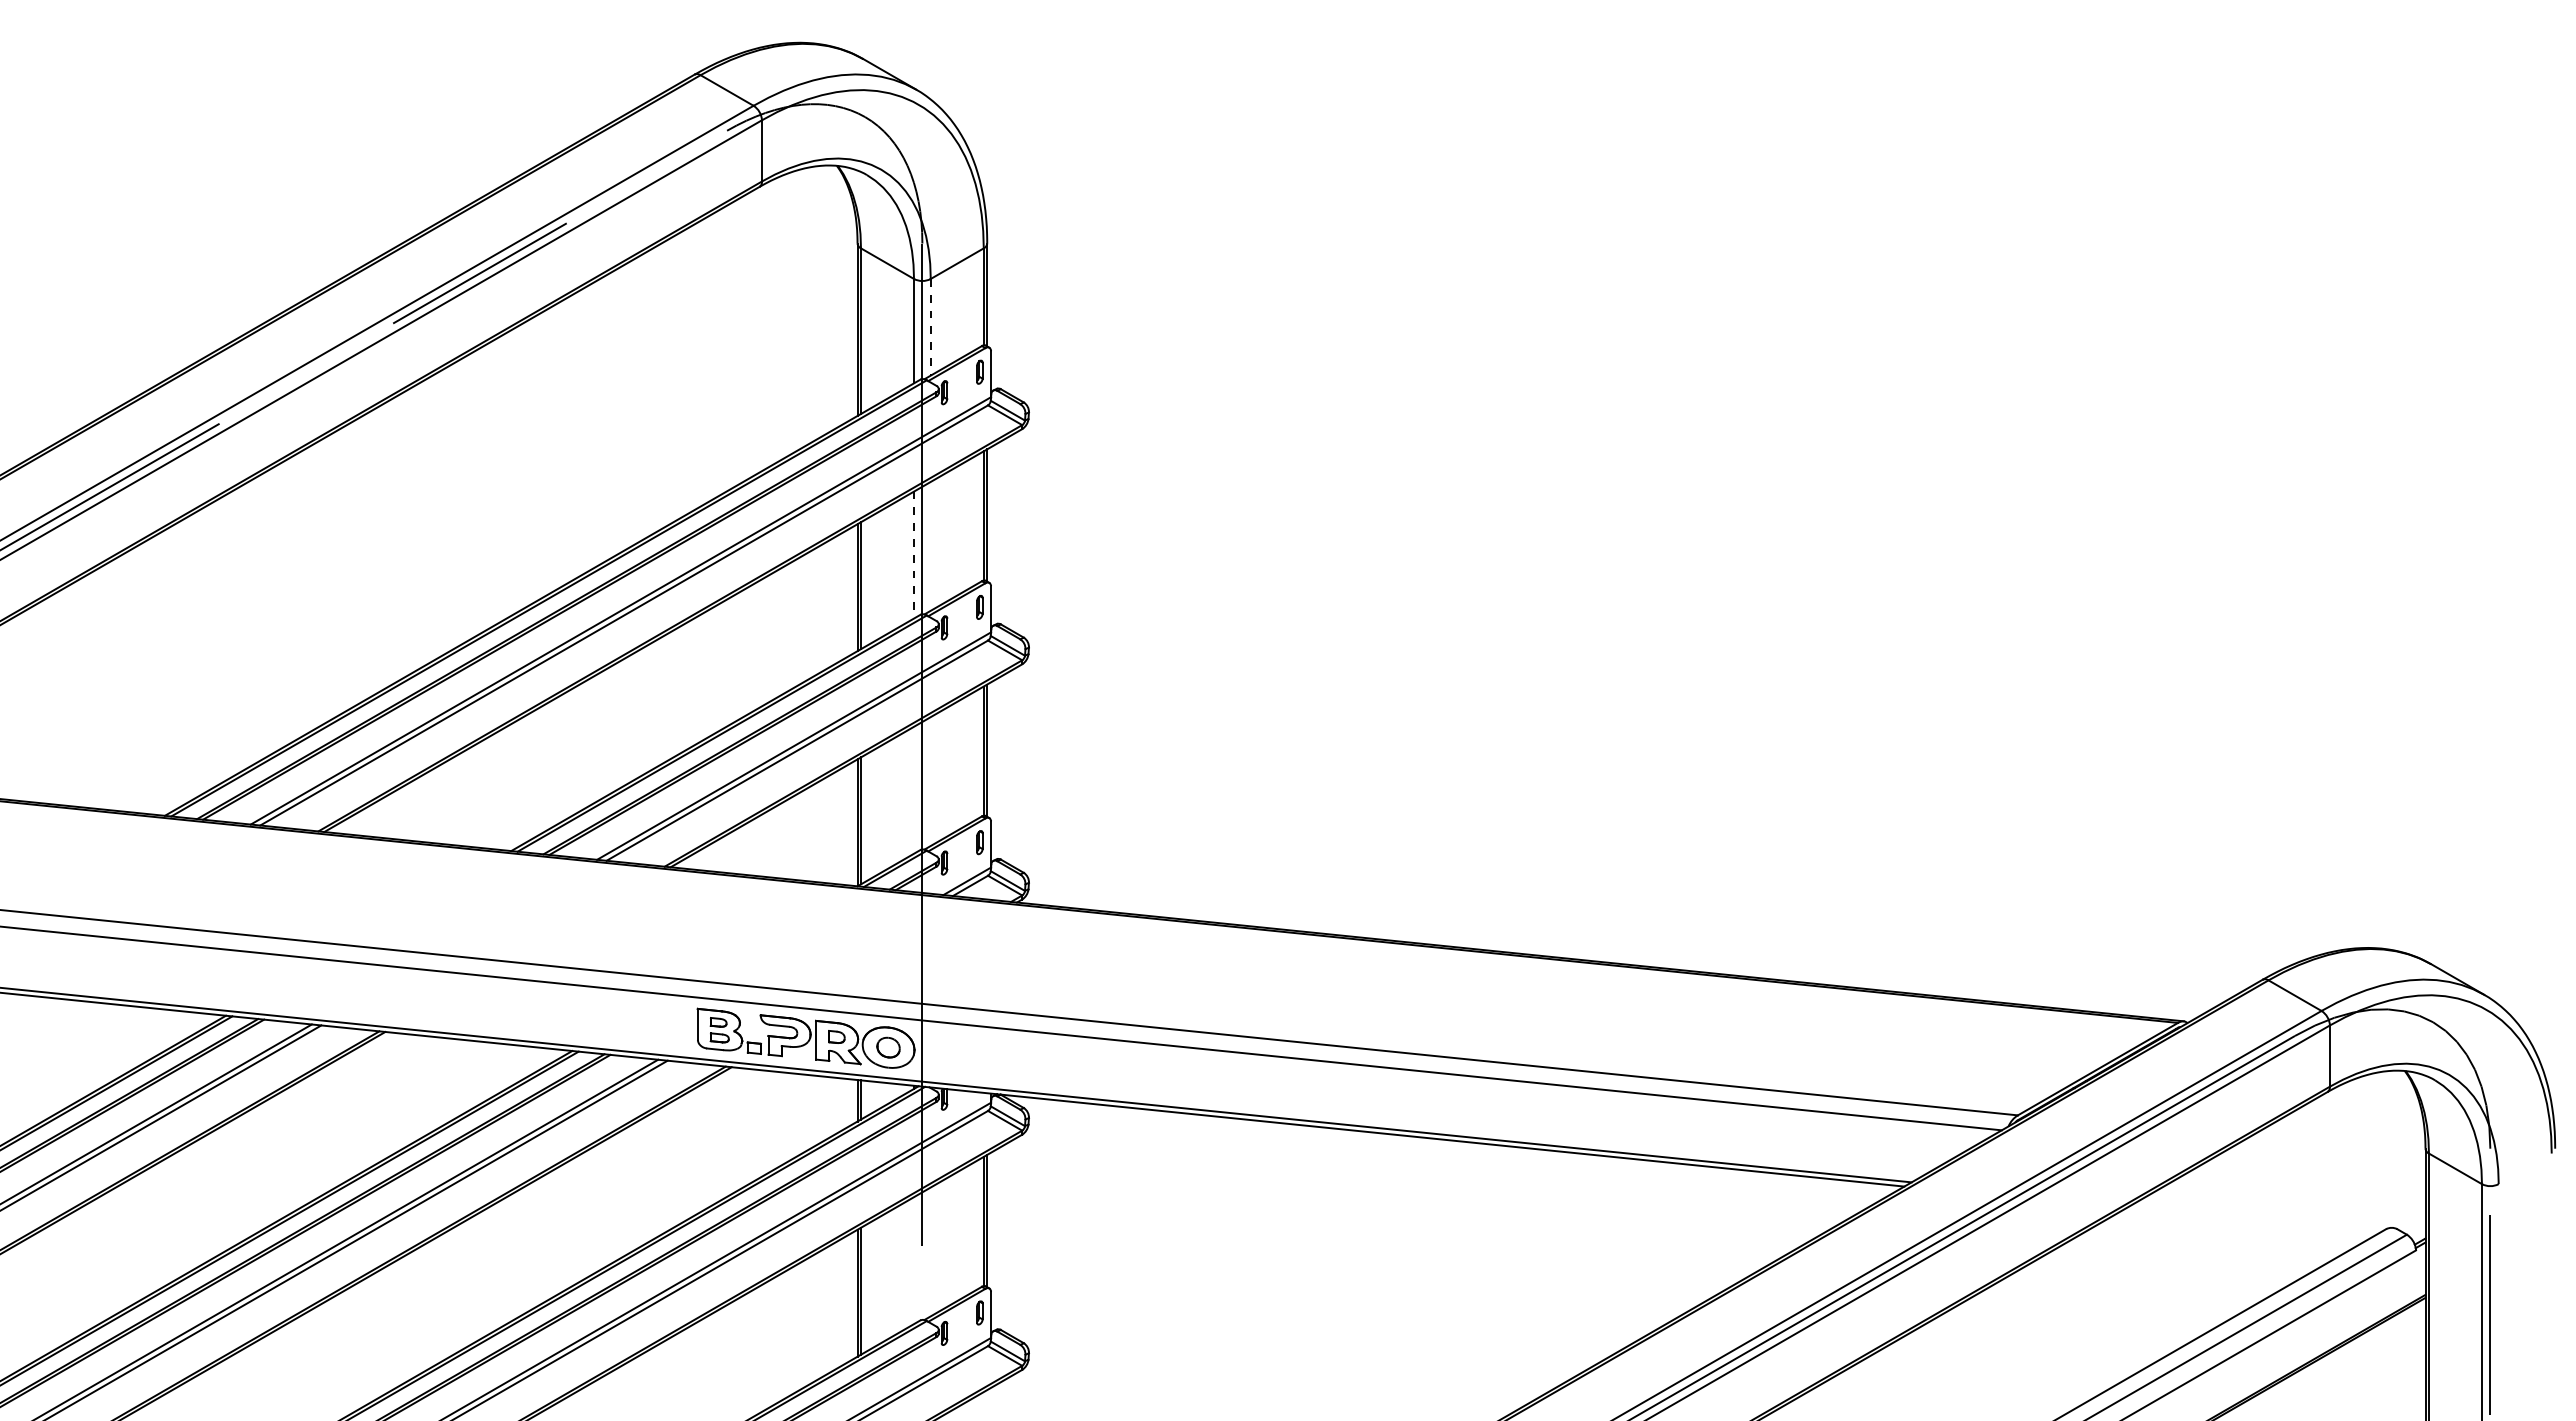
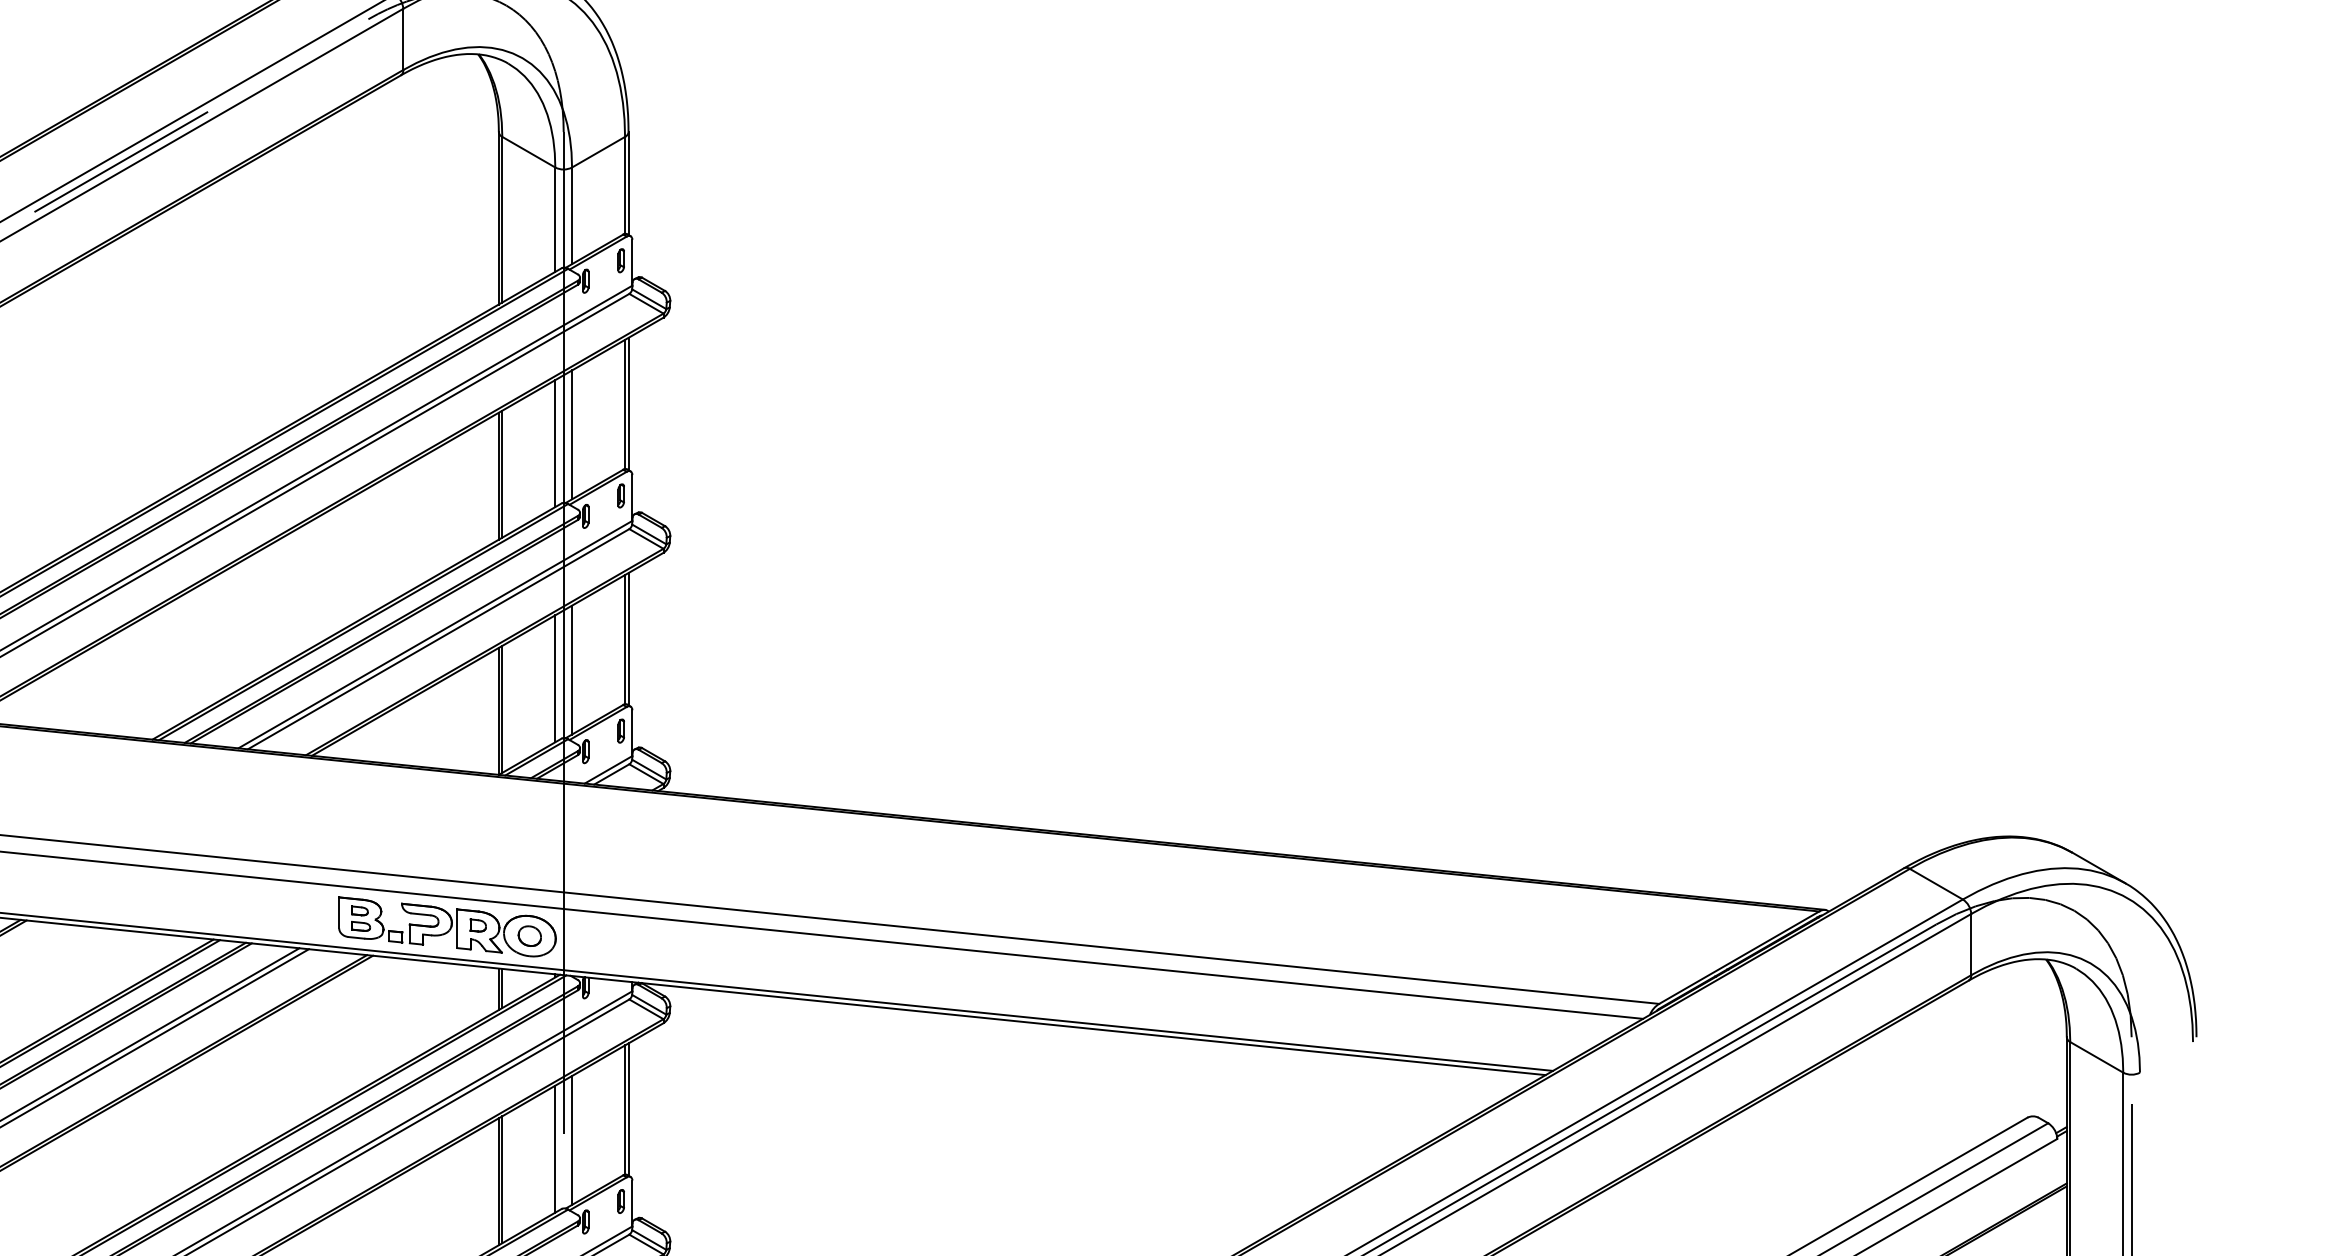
line: (930, 327) -> (571, 216), dashed -> solid
line: (930, 545) -> (571, 434), added
line: (914, 555) -> (555, 444), dashed -> solid
line: (930, 781) -> (571, 670), added
line: (914, 789) -> (555, 678), added
line: (930, 1251) -> (571, 1140), added
line: (914, 1260) -> (555, 1149), added

